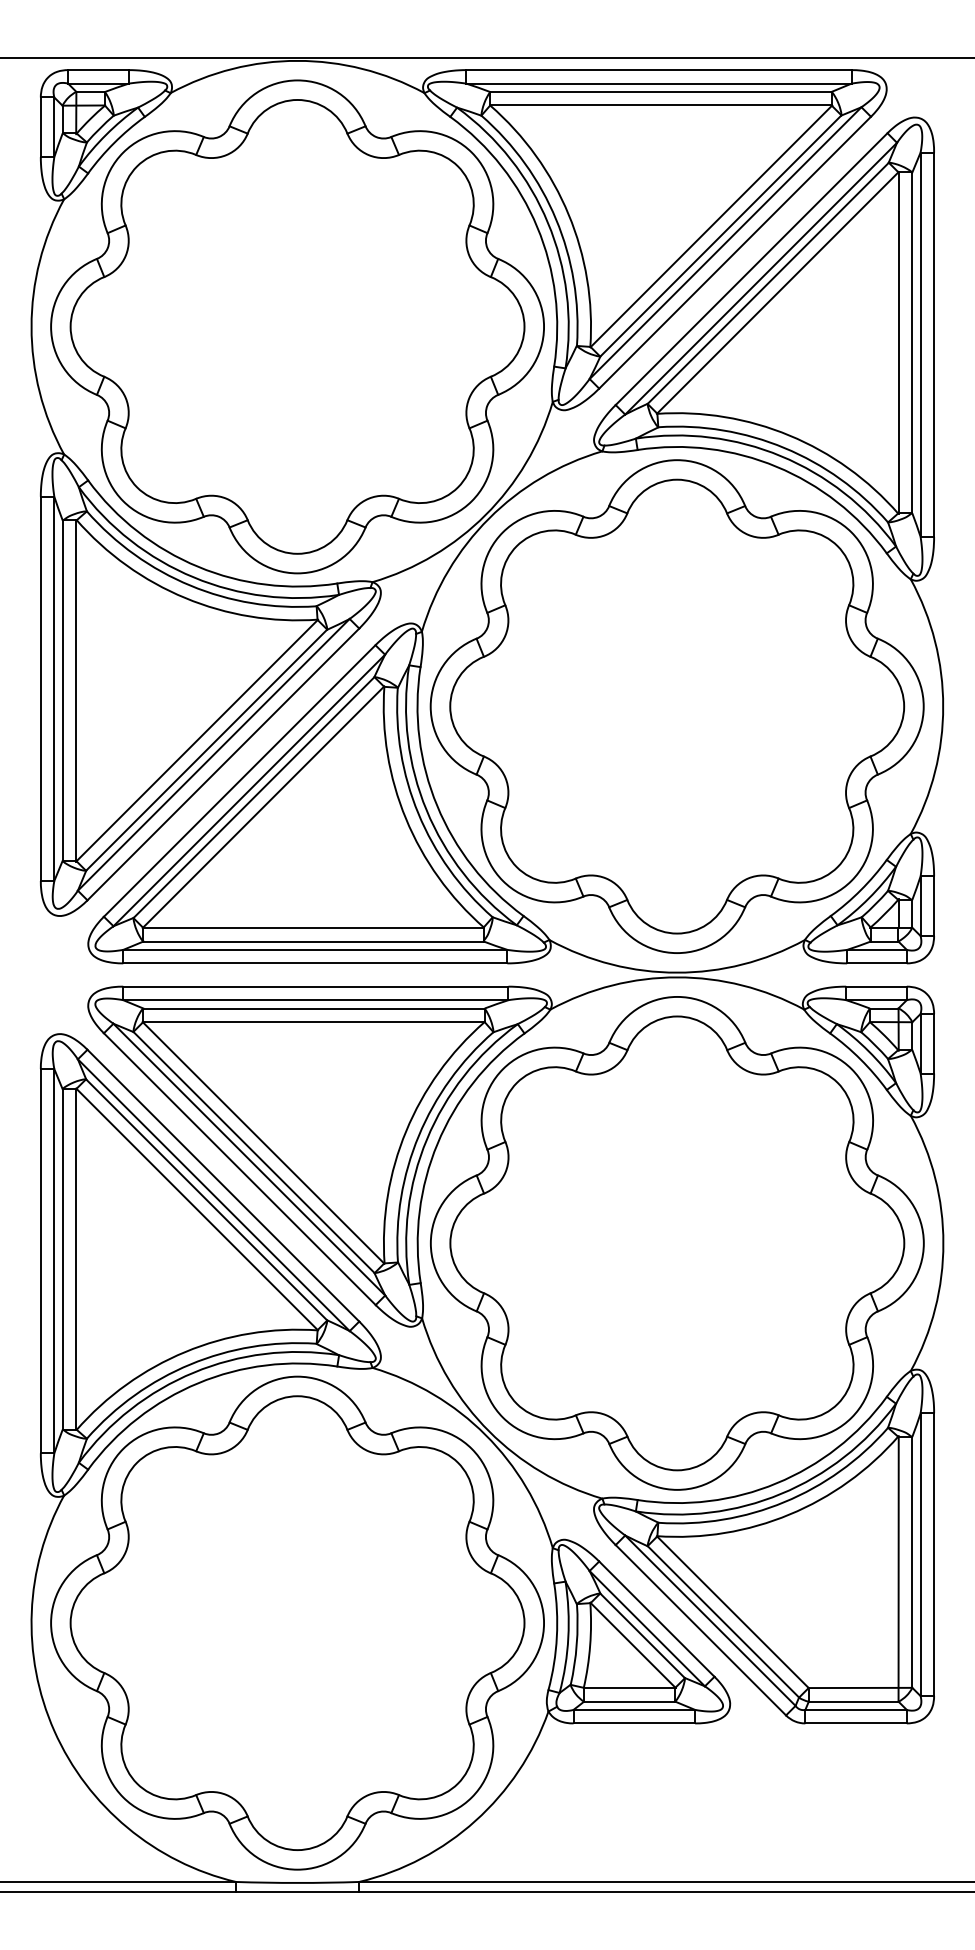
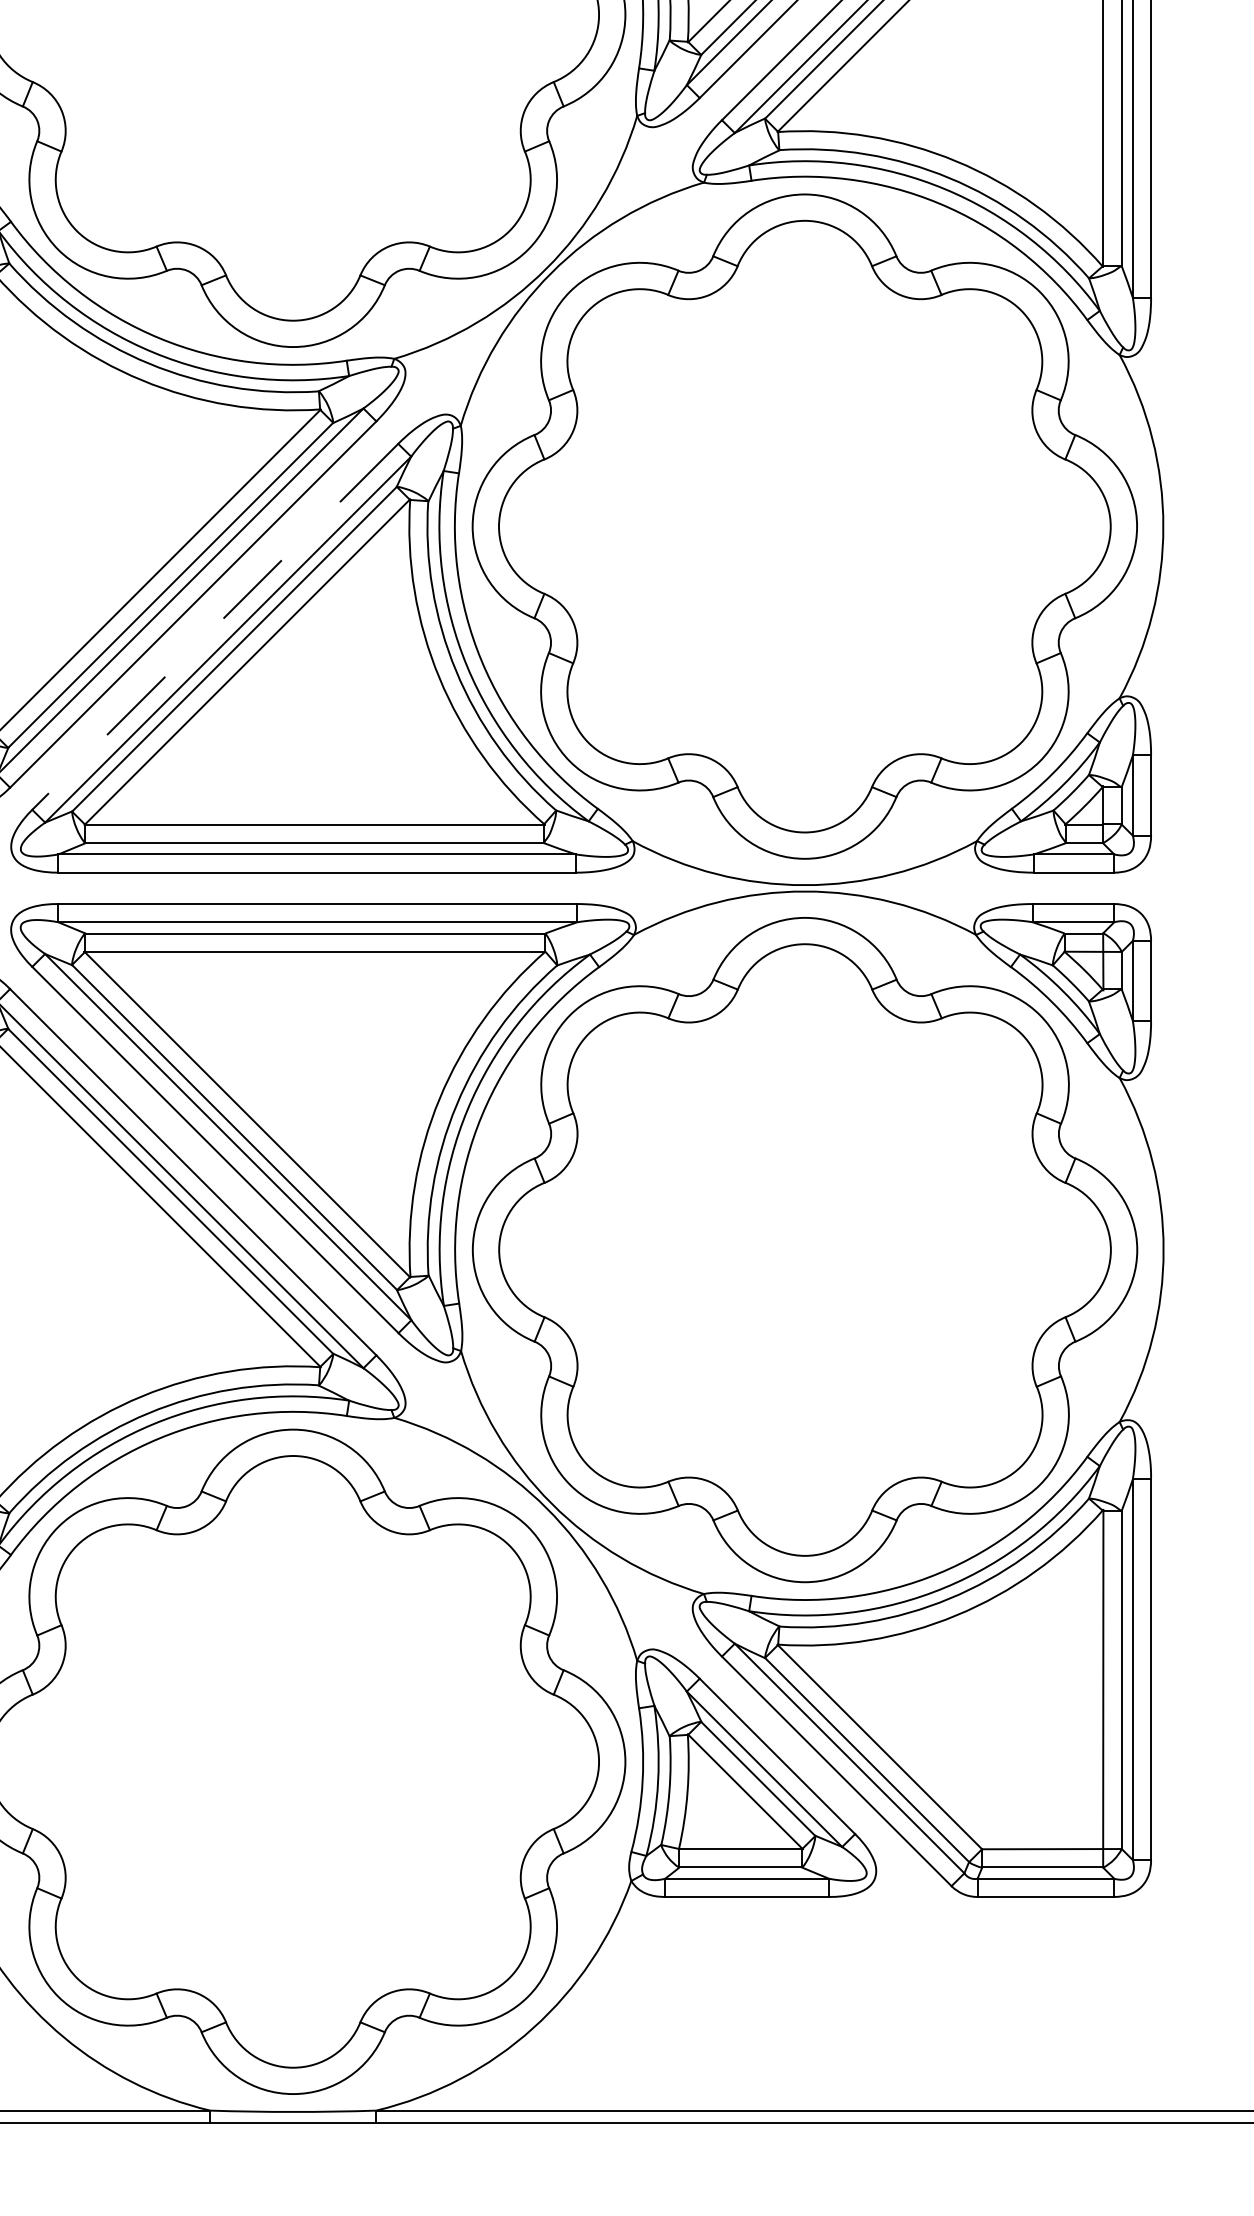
line: (239, 781) -> (214, 627), solid -> dashed

